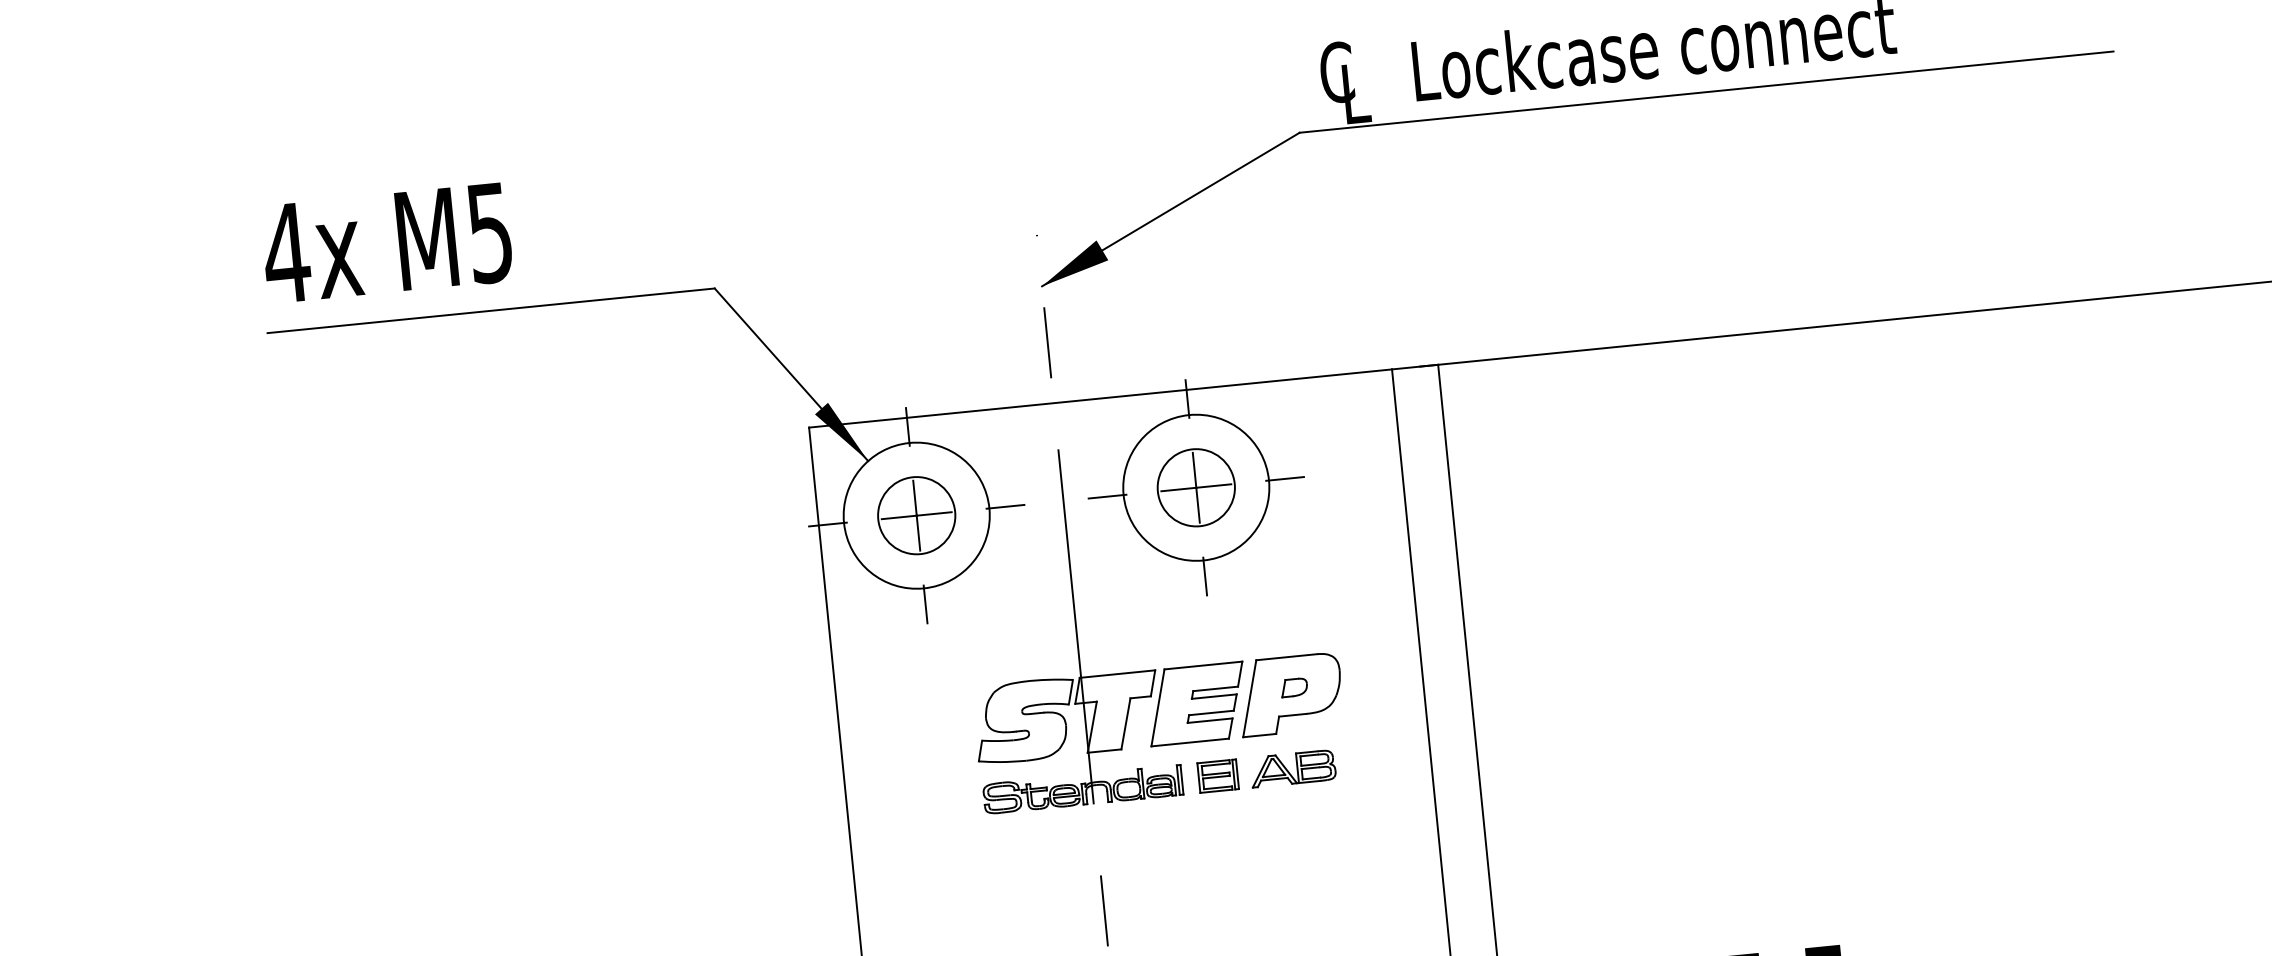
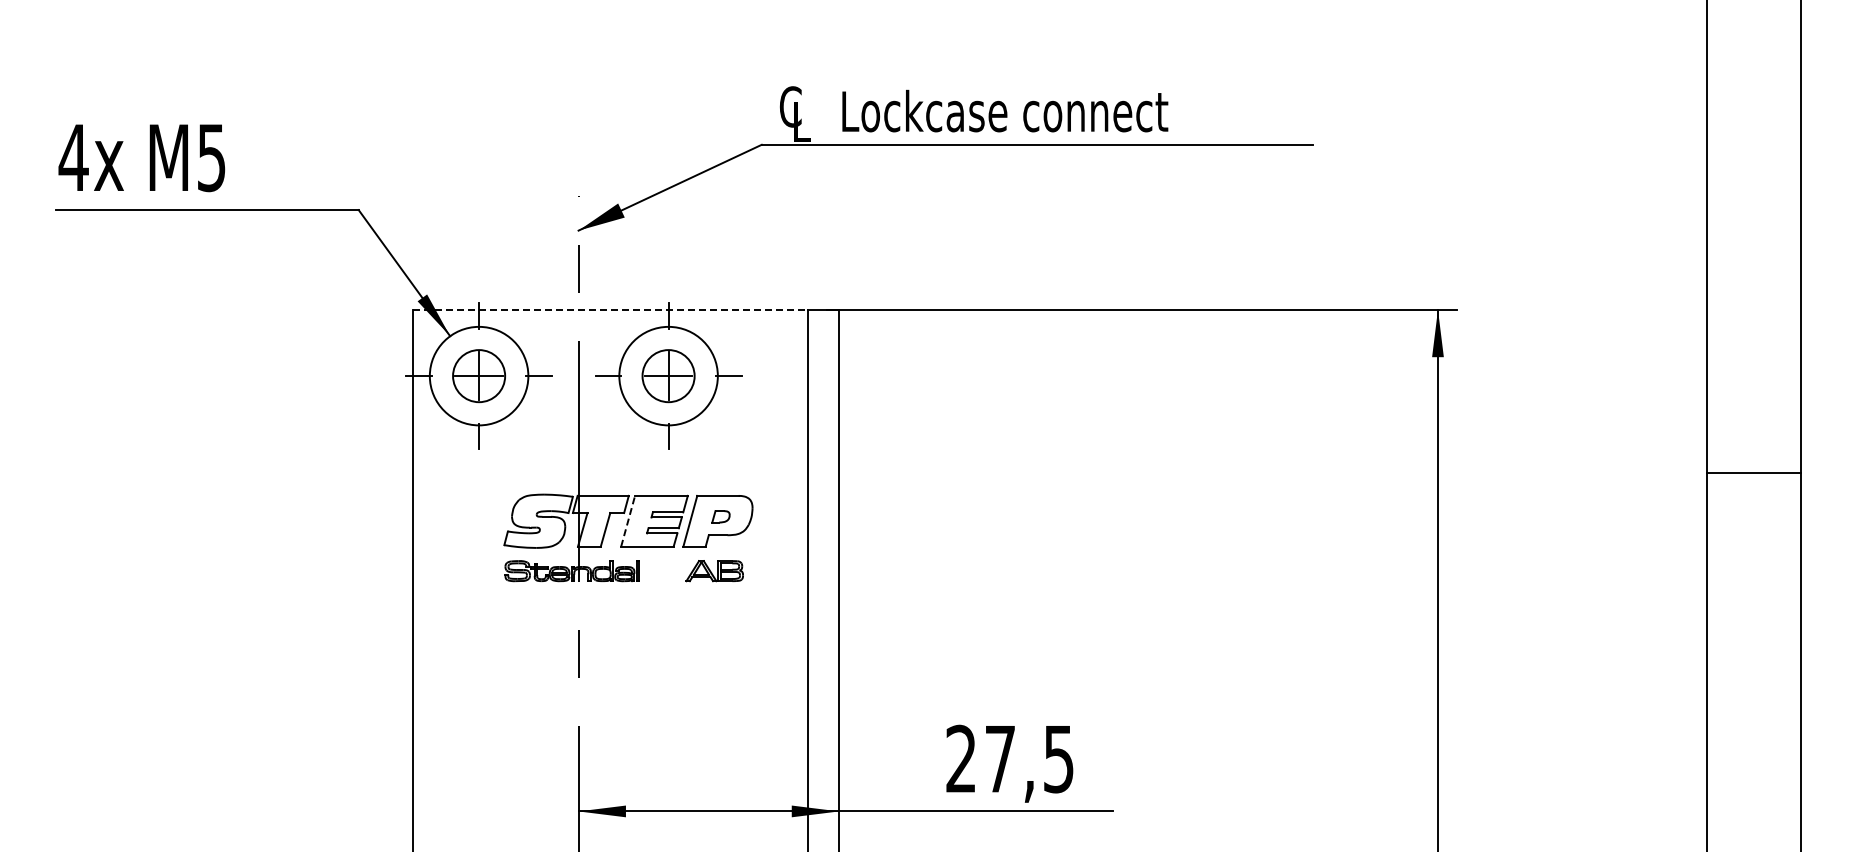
line: (1100, 398) -> (610, 309), solid -> dashed
line: (1158, 706) -> (628, 520), solid -> dashed
part: (1217, 775) -> (663, 570), removed

